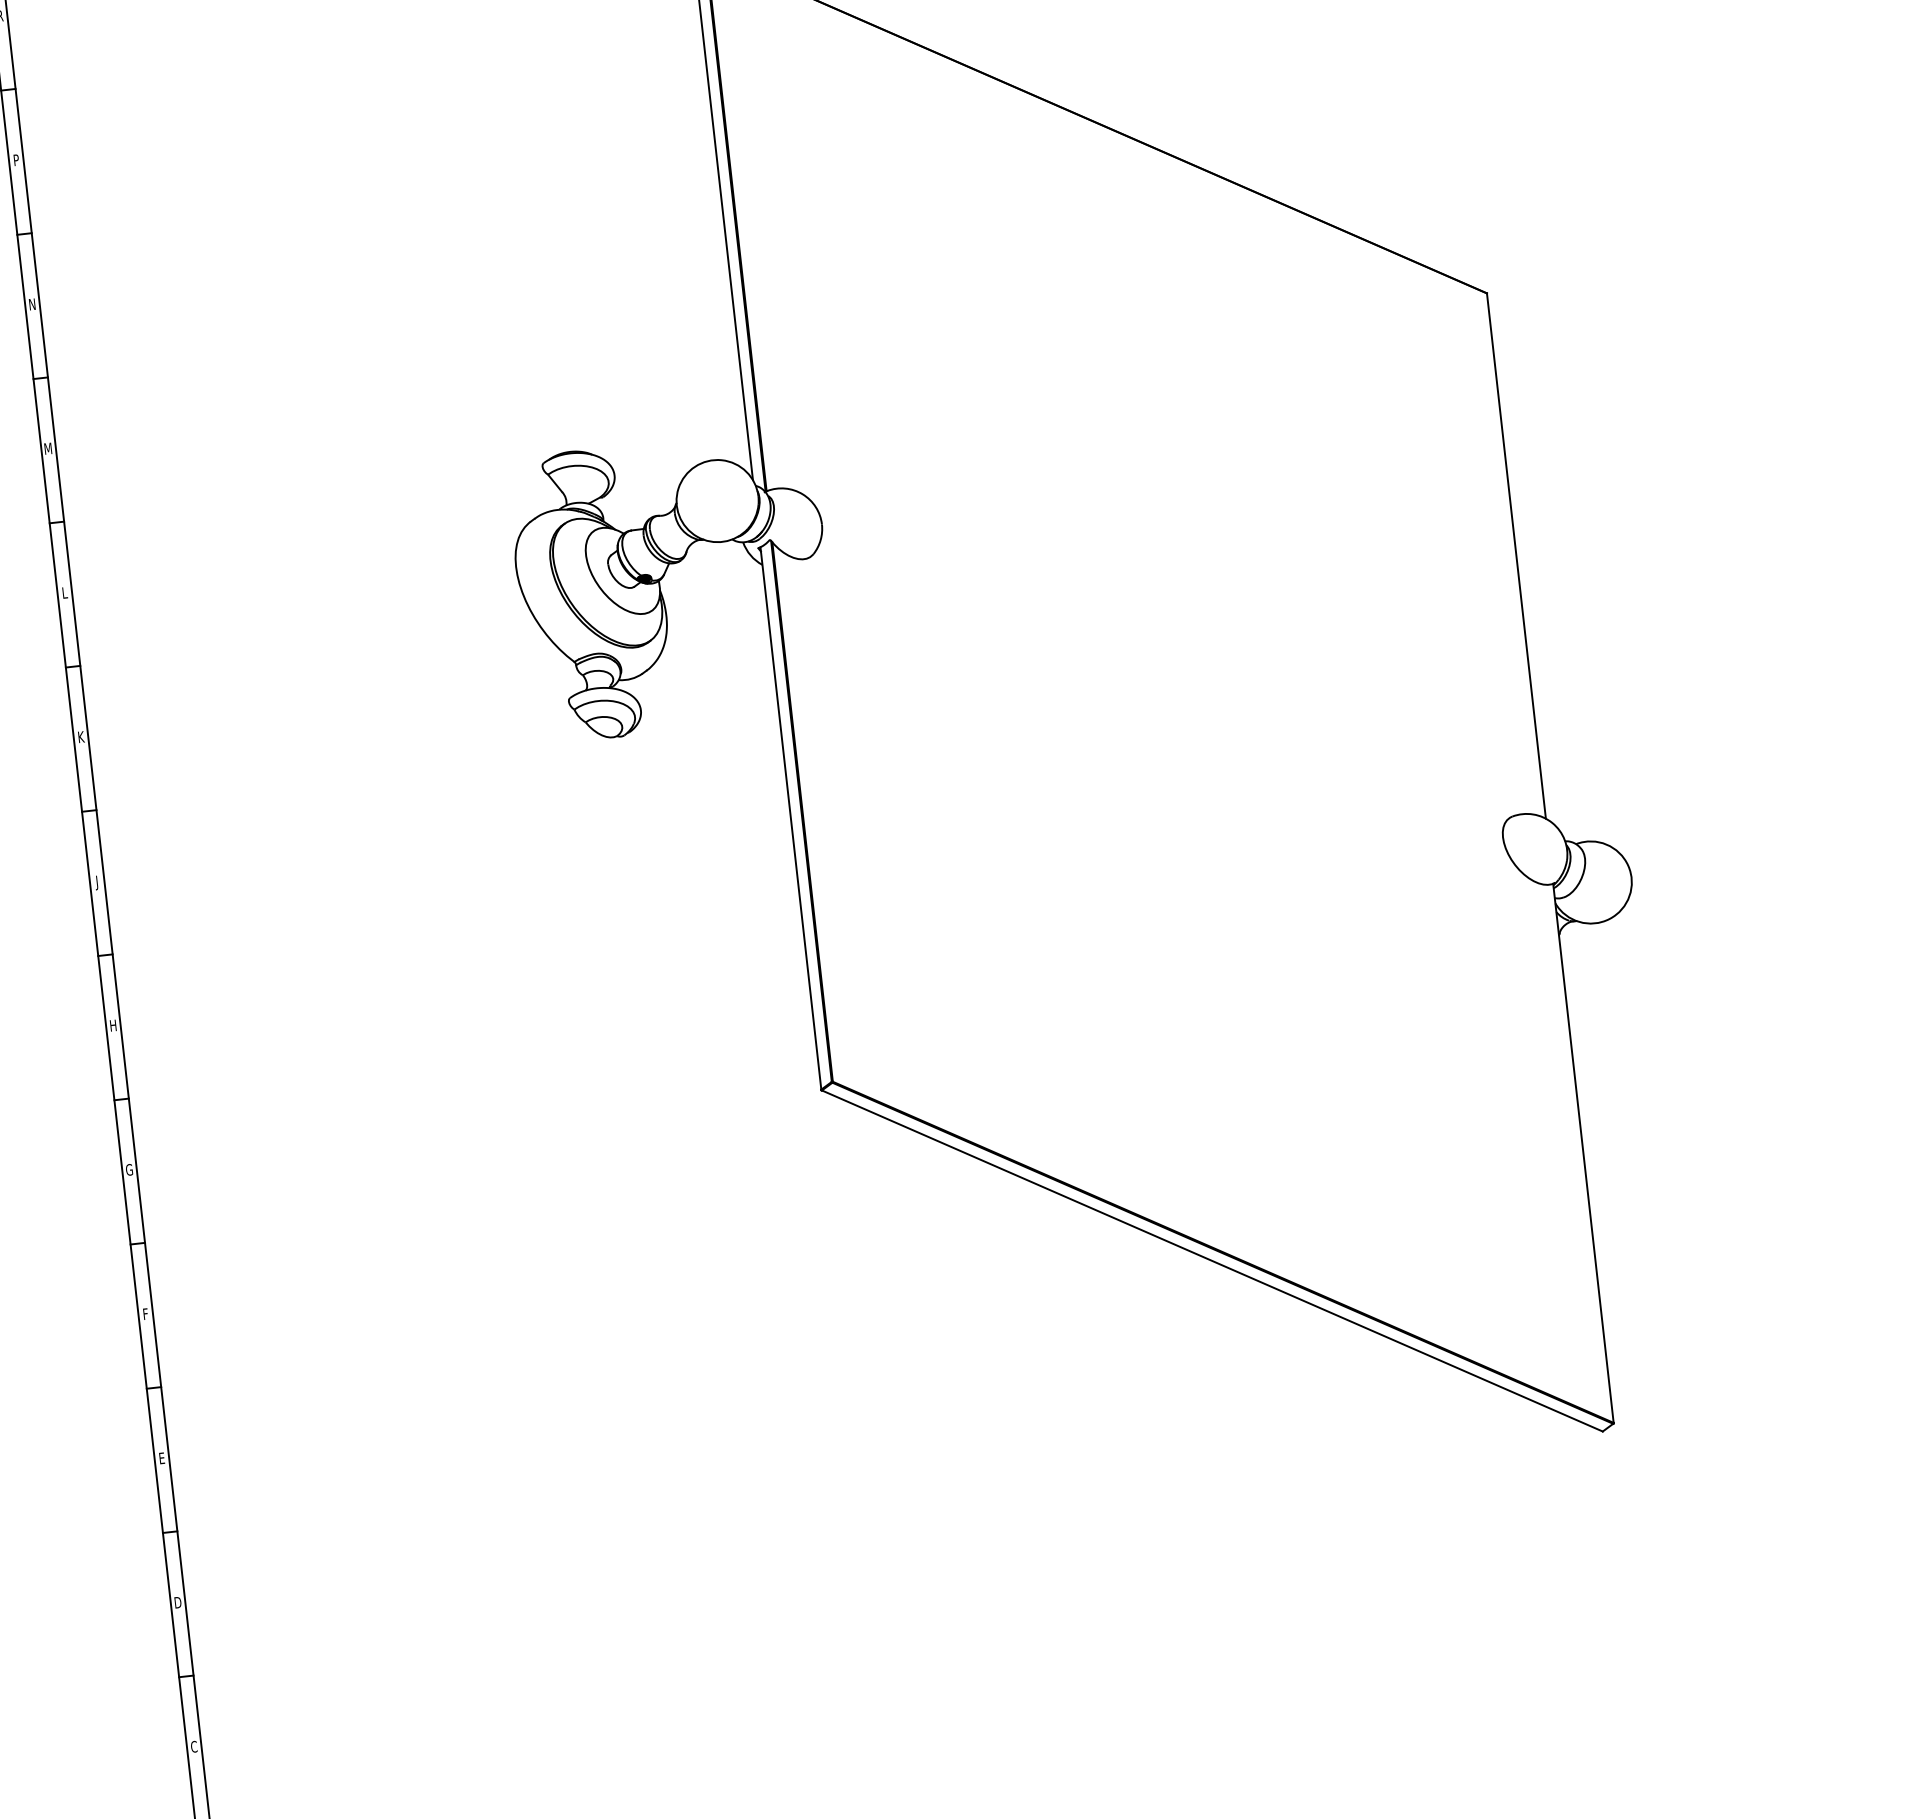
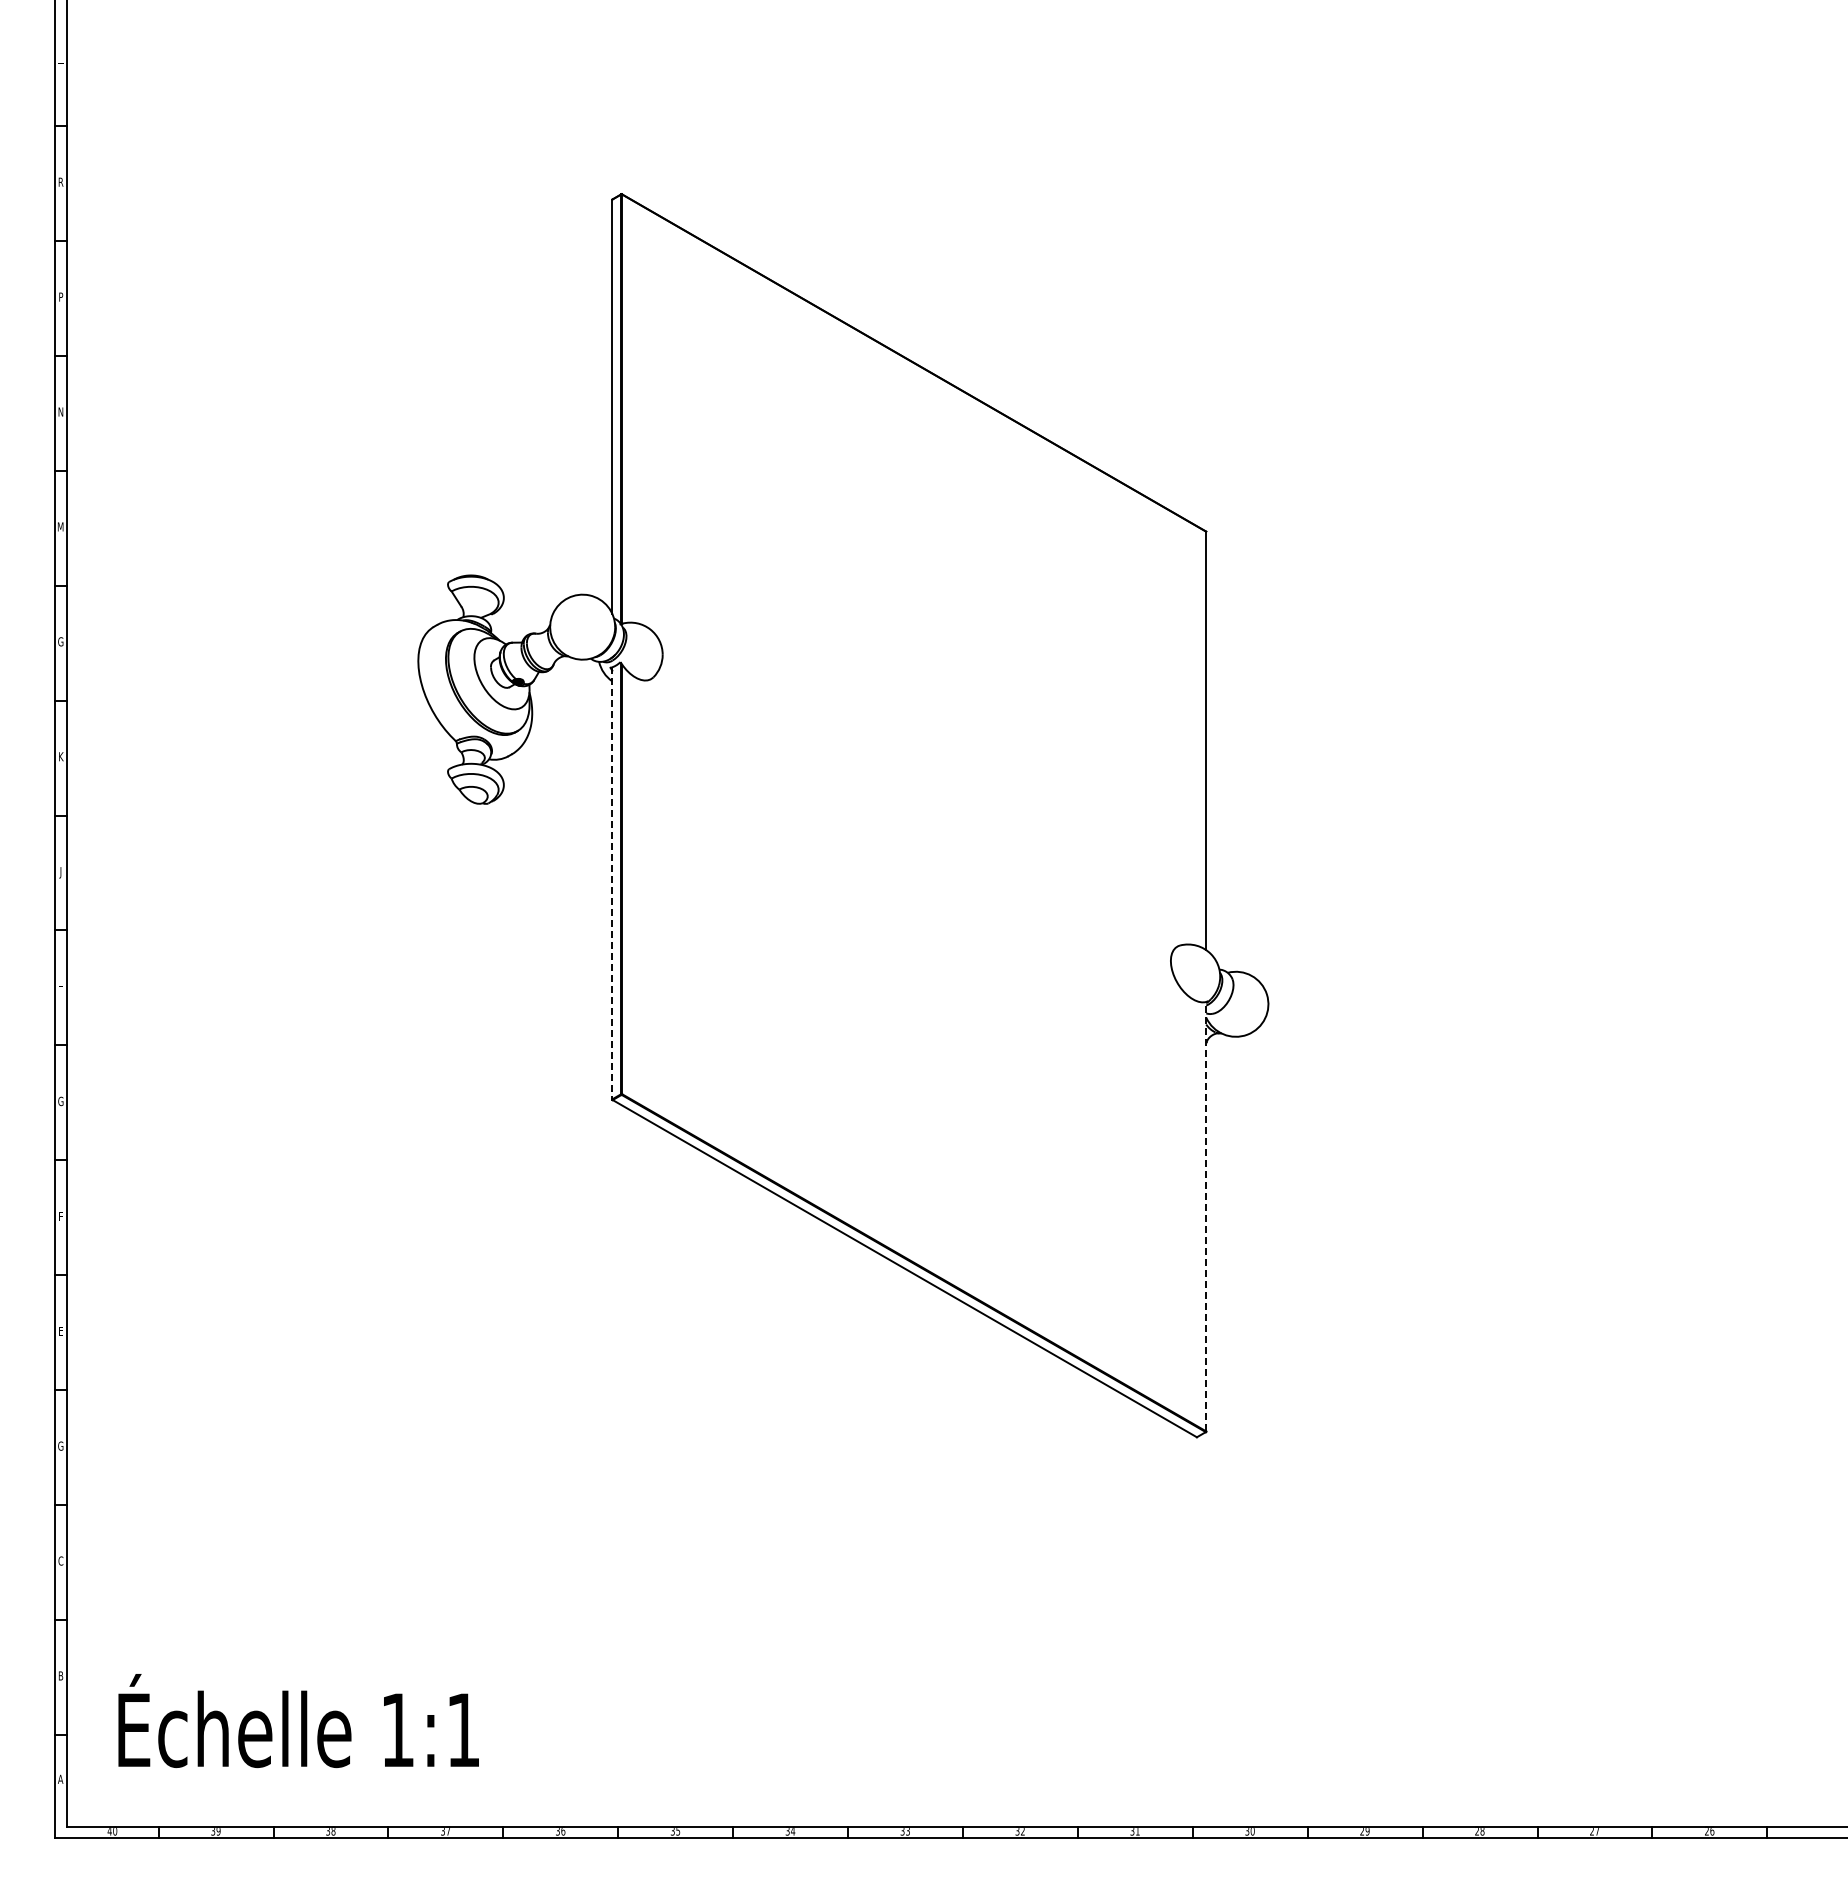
text: (64, 592) -> (60, 641), L -> G
line: (791, 818) -> (612, 883), solid -> dashed
line: (1583, 1153) -> (1206, 1216), solid -> dashed
text: (177, 1601) -> (60, 1445), D -> G

